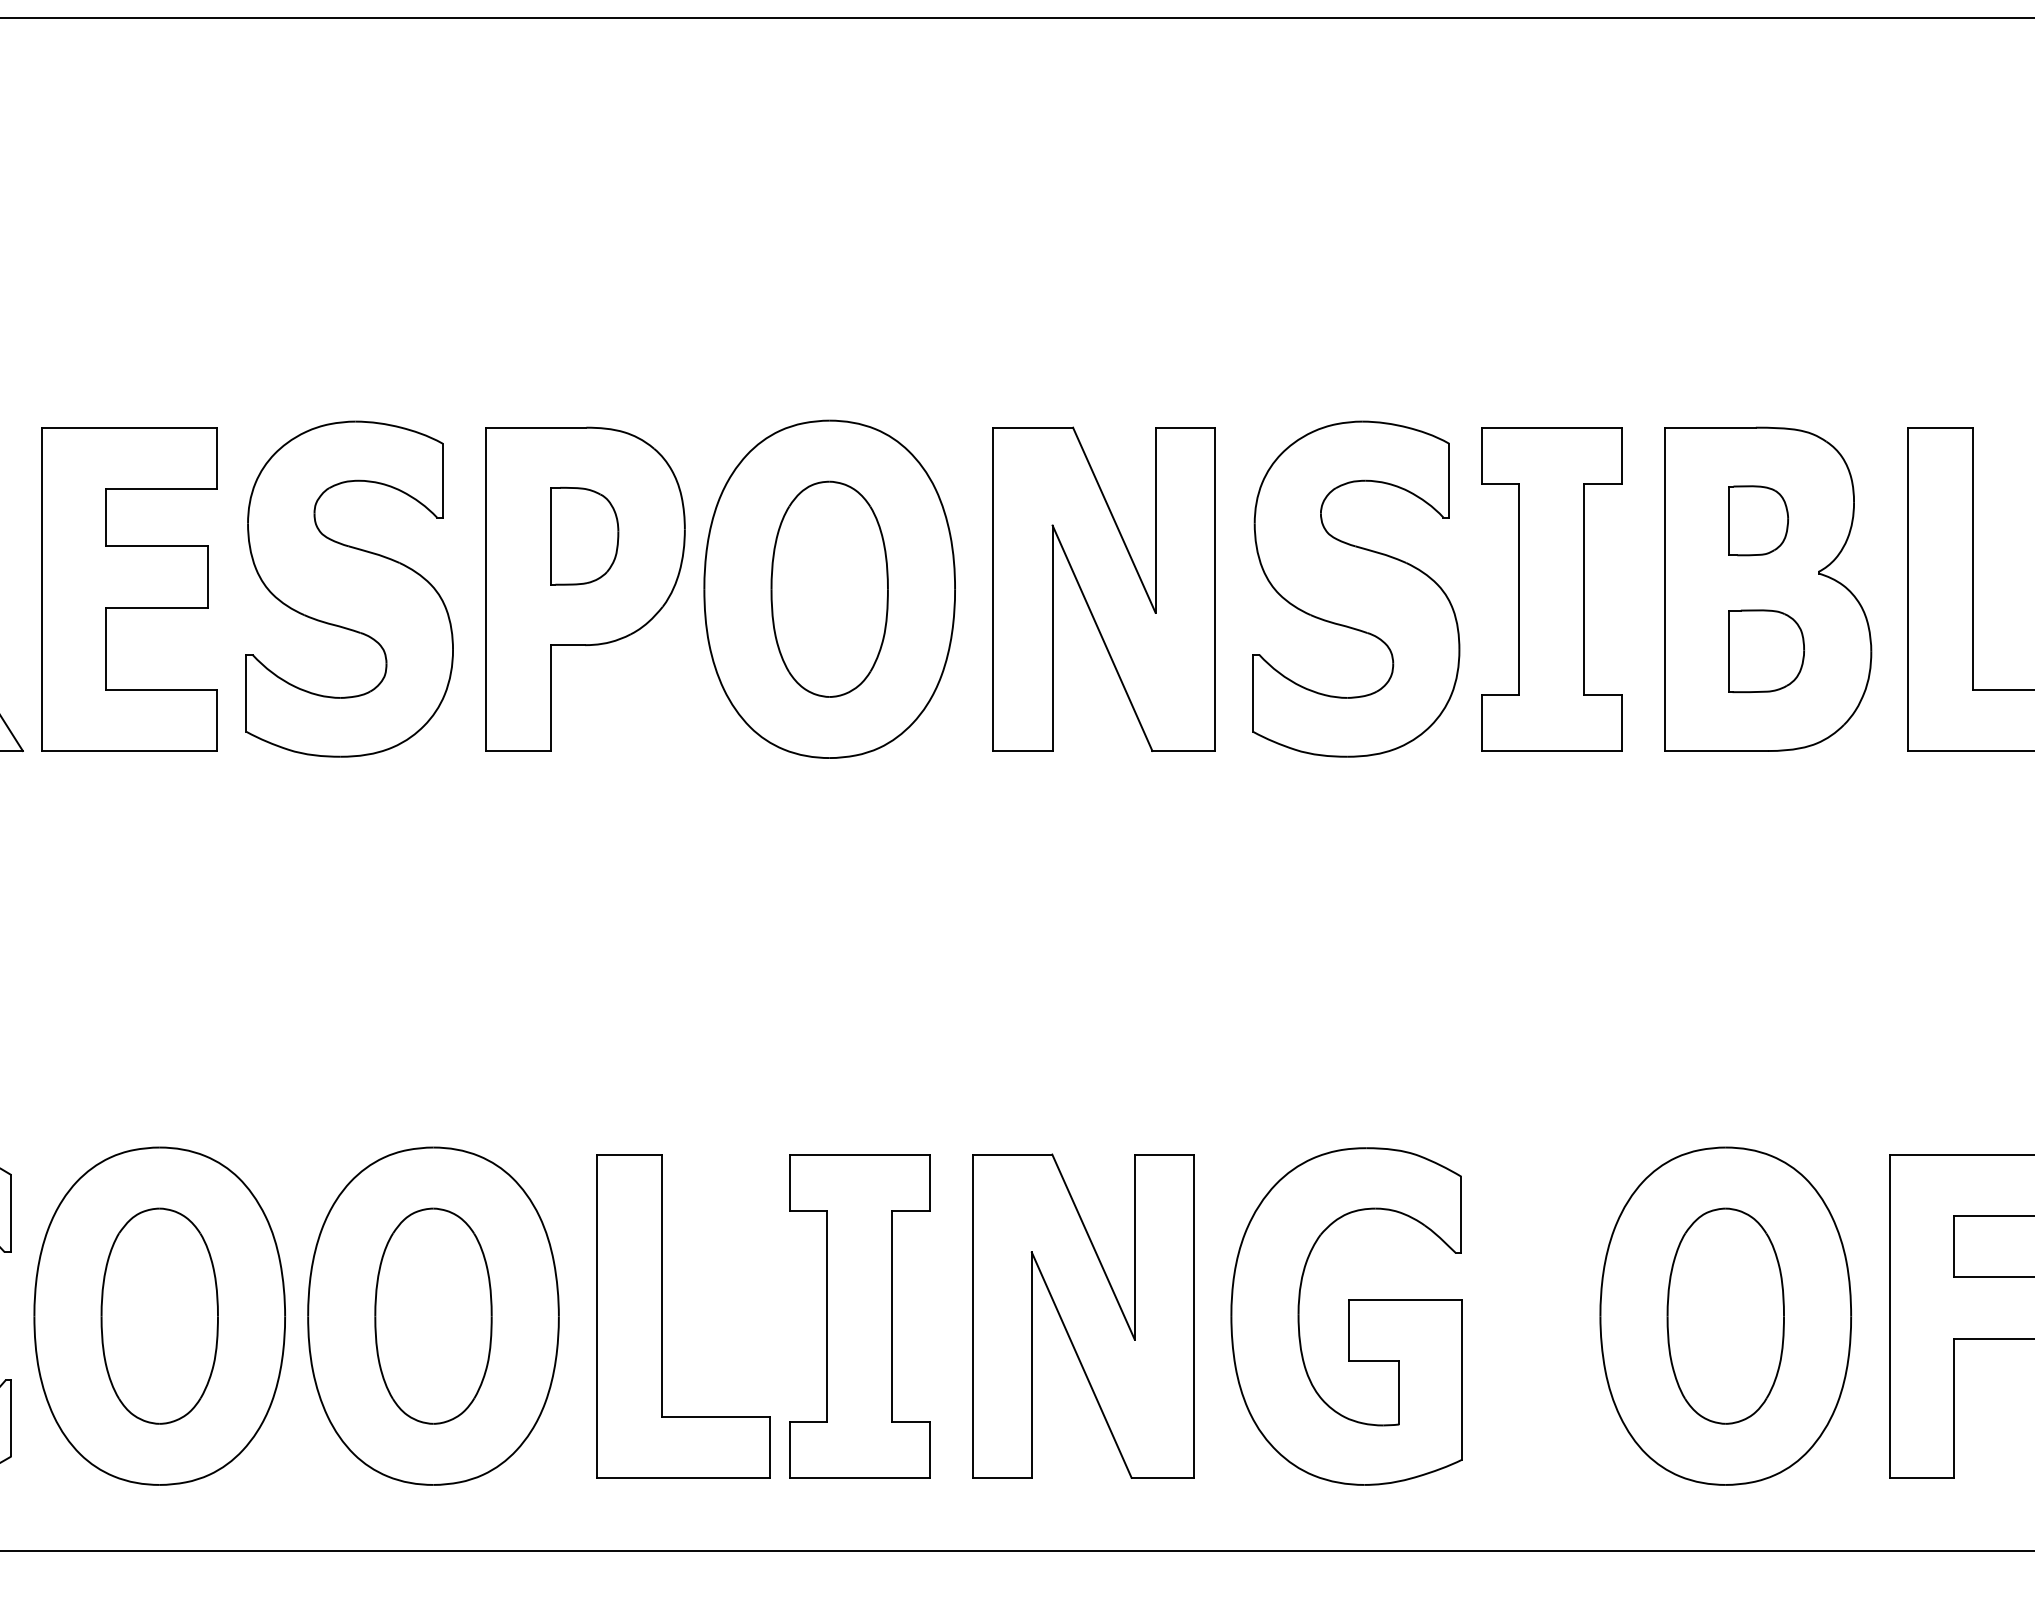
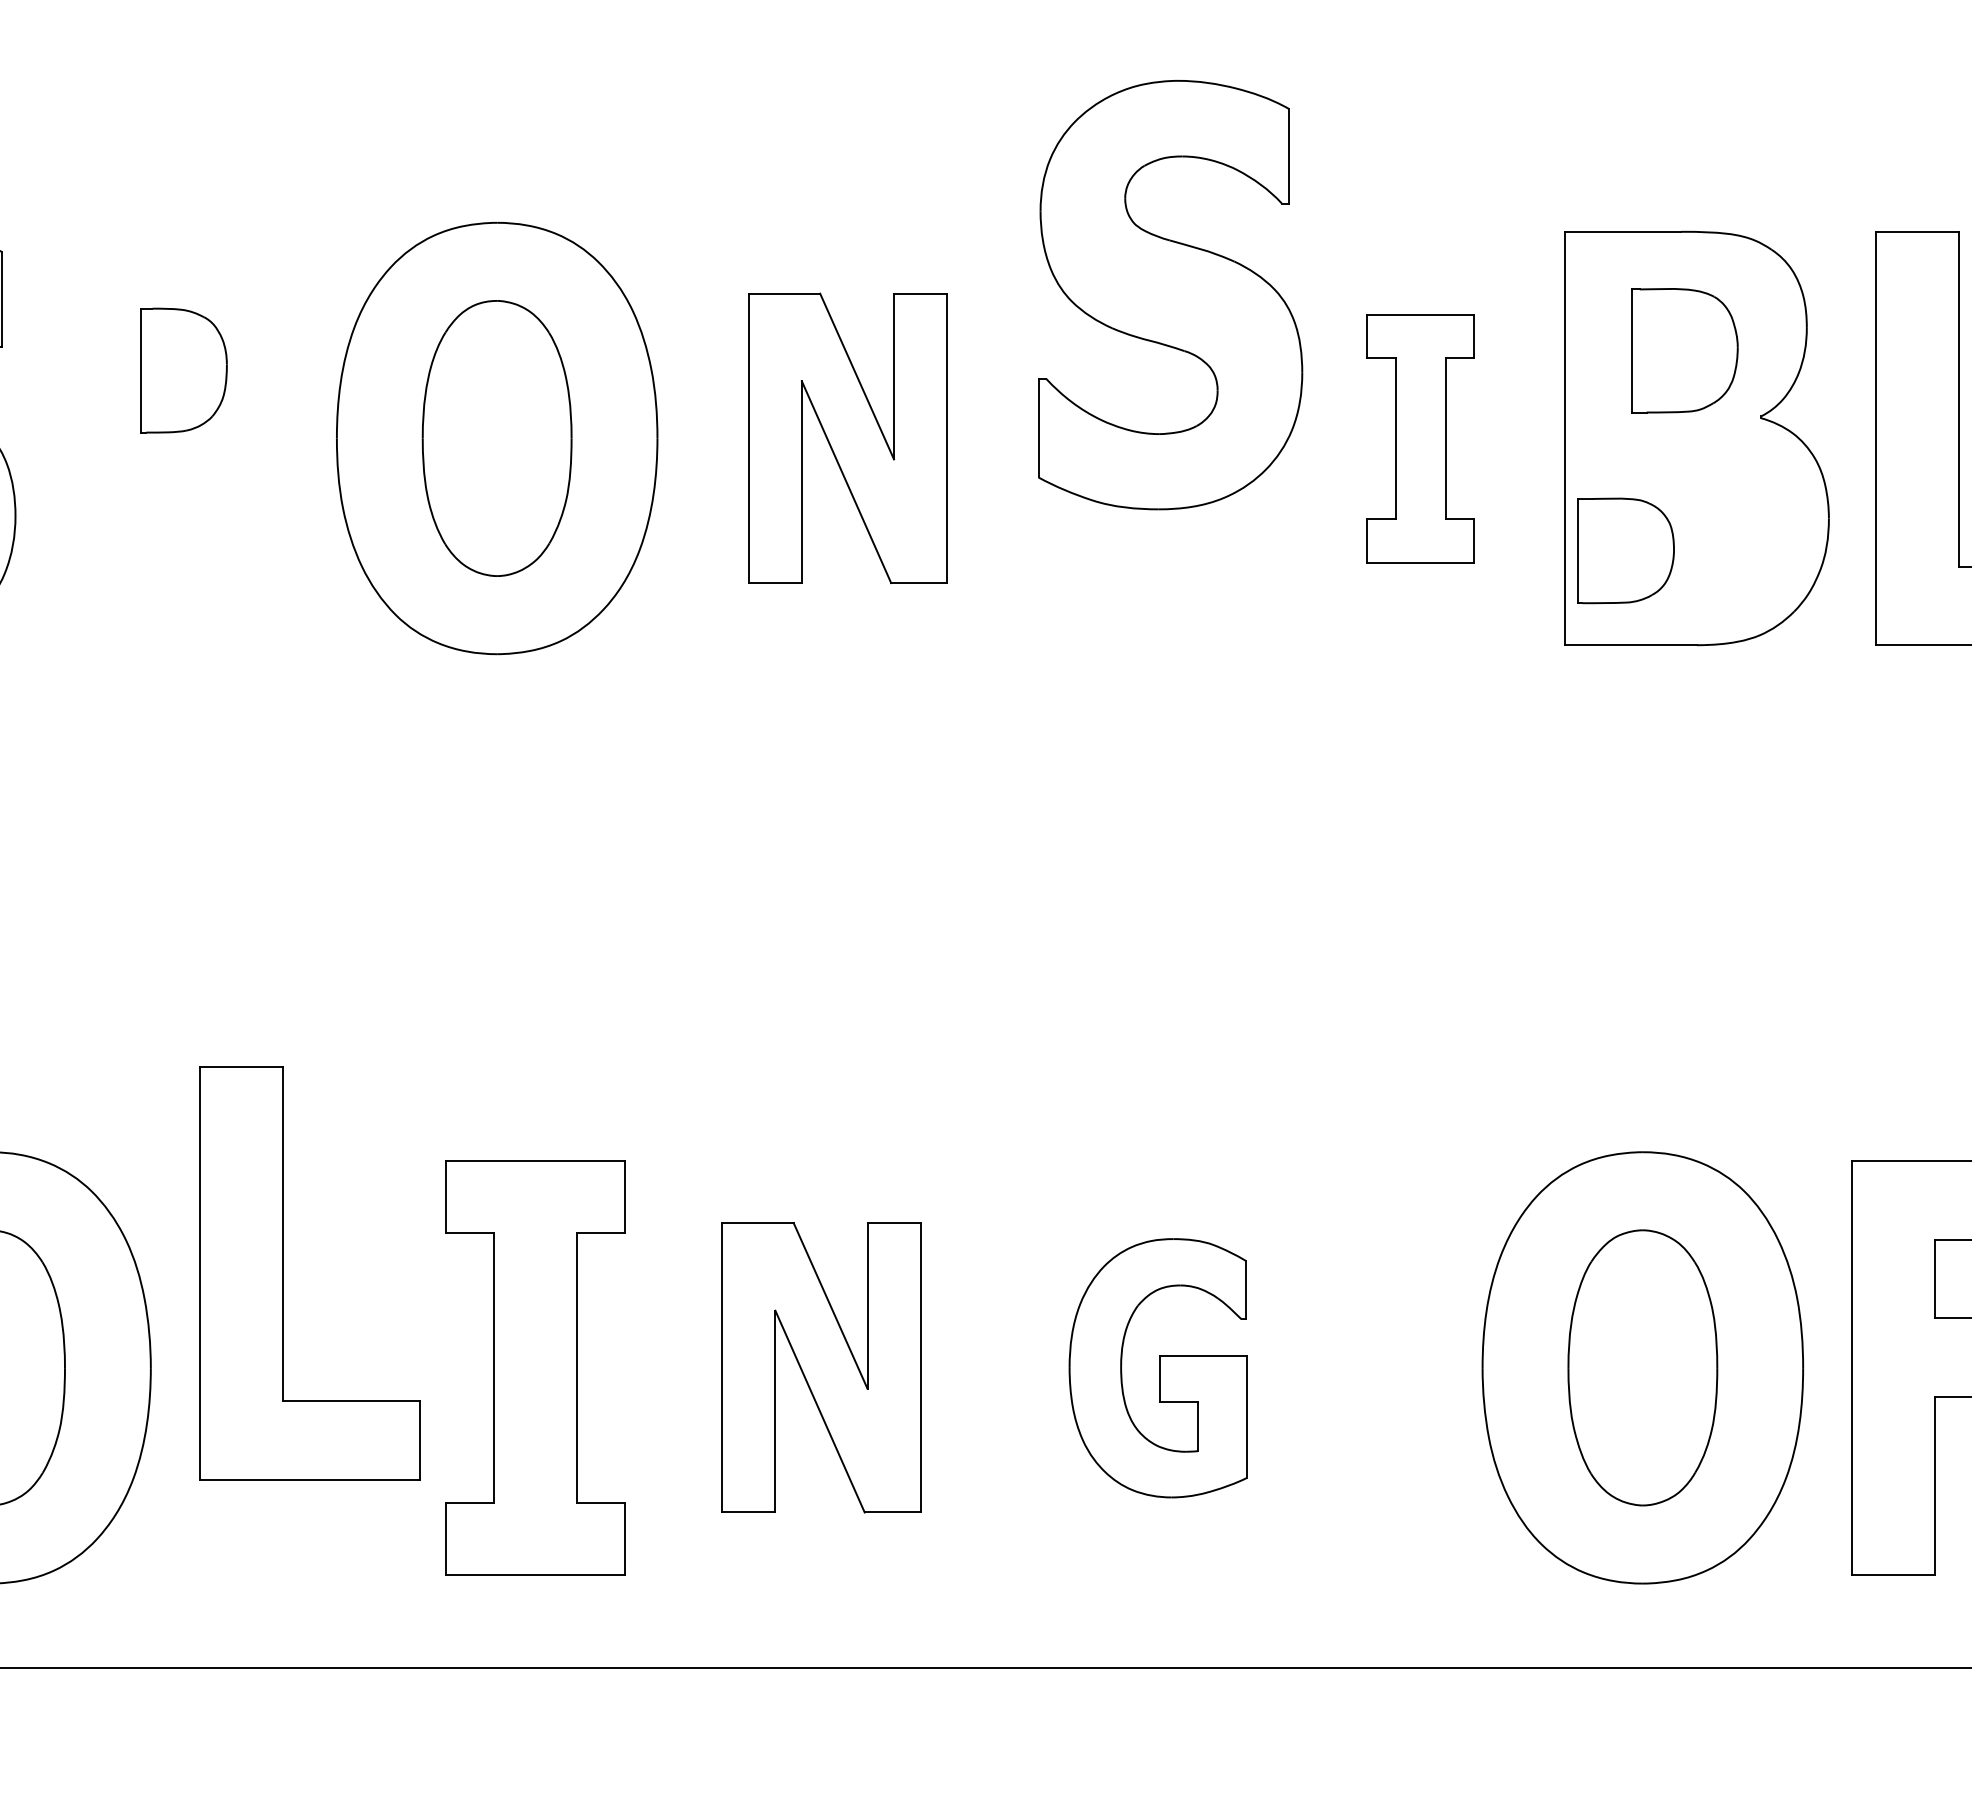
part: (1758, 520) -> (1684, 350), size x1.4
part: (585, 588) -> (184, 437), removed
part: (1103, 588) -> (847, 437), size x0.7
part: (1356, 588) -> (1170, 294), moved
part: (1551, 589) -> (1420, 438), size x0.6
part: (1766, 651) -> (1625, 551), moved
part: (1083, 1315) -> (821, 1366), size x0.7
part: (662, 1316) -> (283, 1273), moved
part: (1346, 1316) -> (1157, 1368), size x0.6

